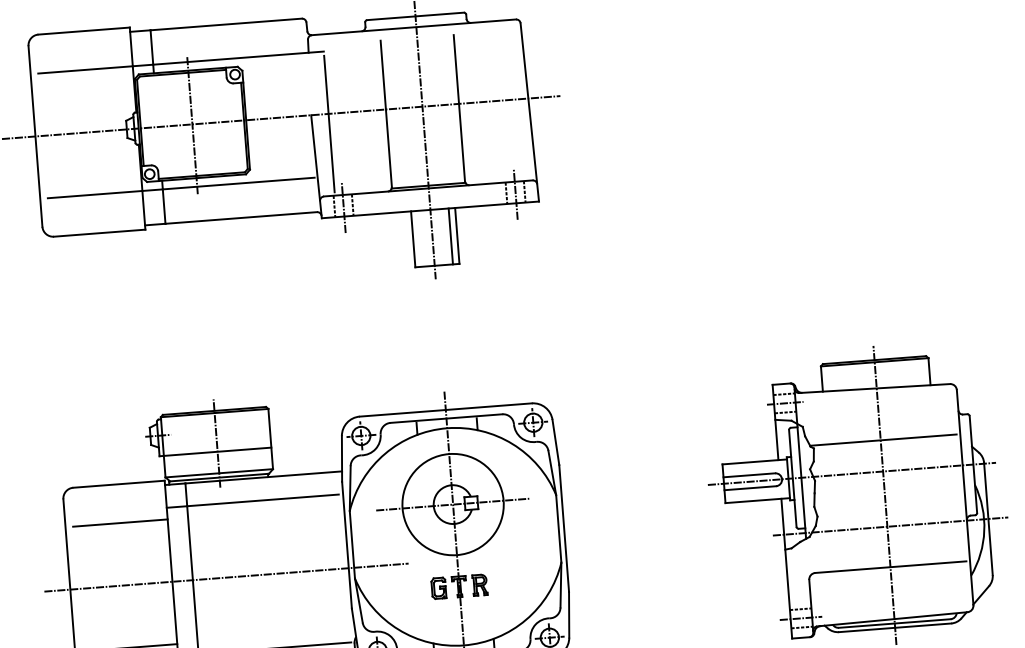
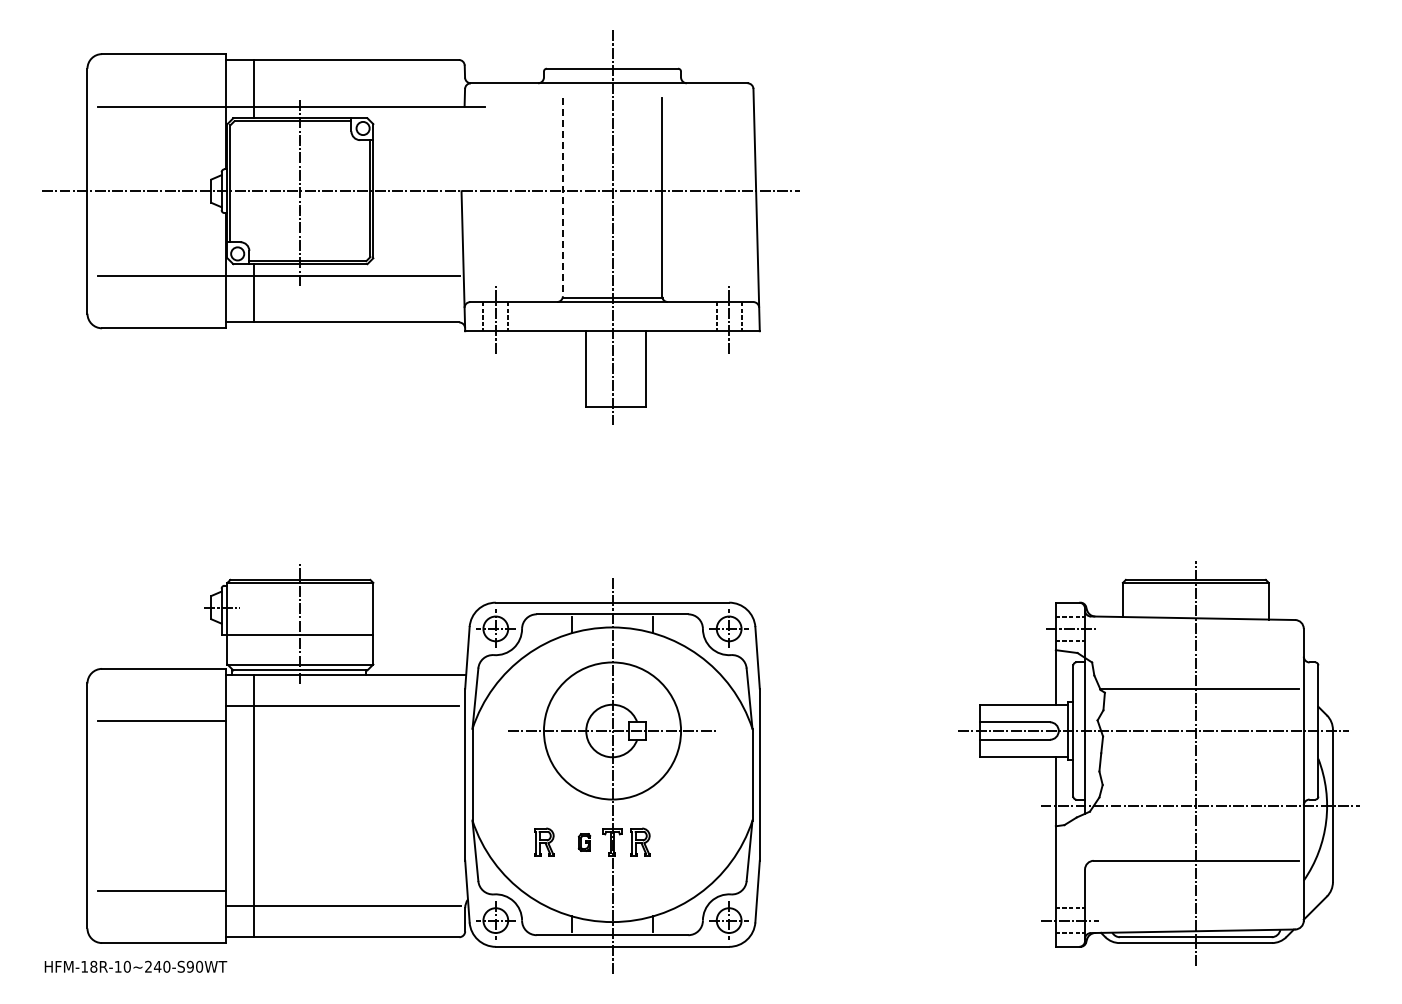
line: (385, 114) -> (562, 197), solid -> dashed
line: (329, 123) -> (485, 204), removed
line: (451, 236) -> (637, 369), removed
line: (226, 577) -> (299, 805), removed
part: (438, 588) -> (584, 842), size x0.6
part: (409, 589) -> (544, 841), added

